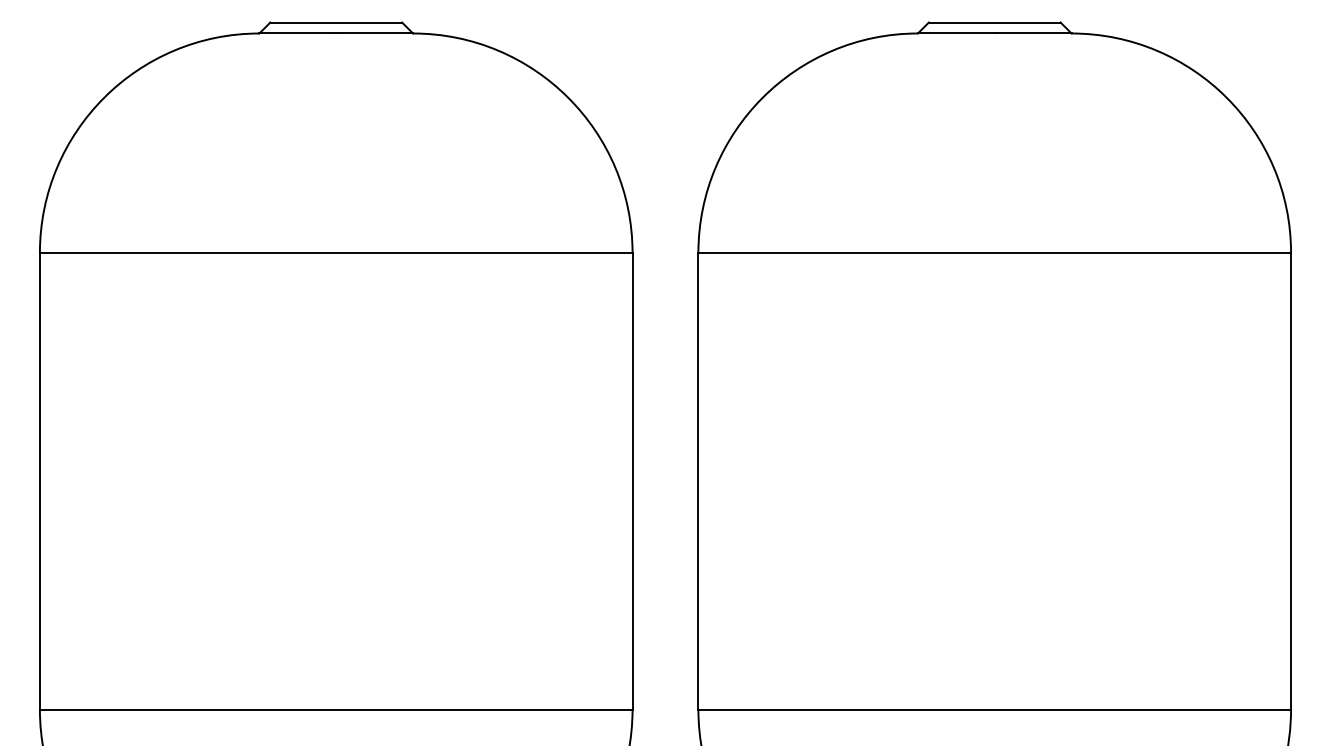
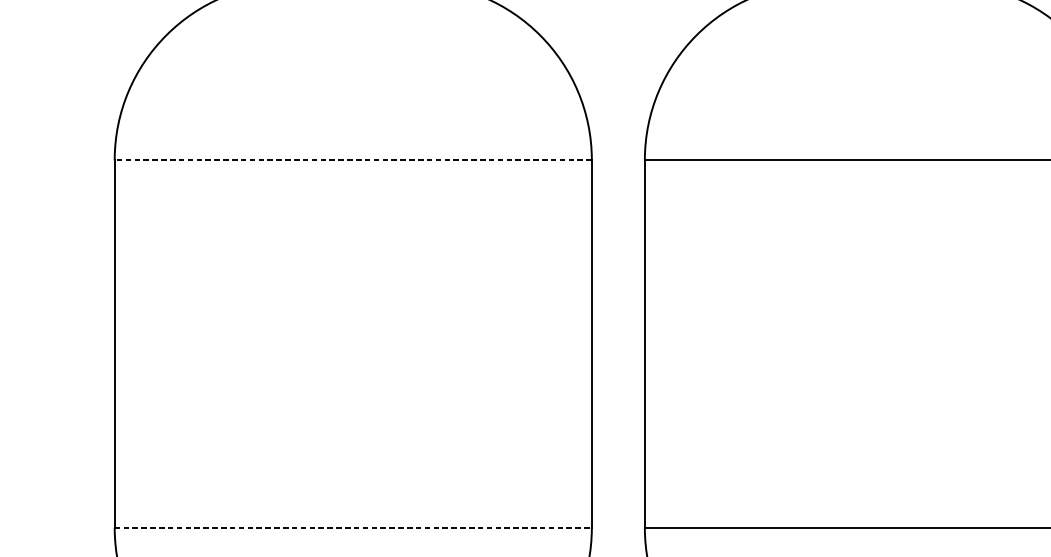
line: (335, 253) -> (352, 160), solid -> dashed
line: (336, 709) -> (353, 527), solid -> dashed

